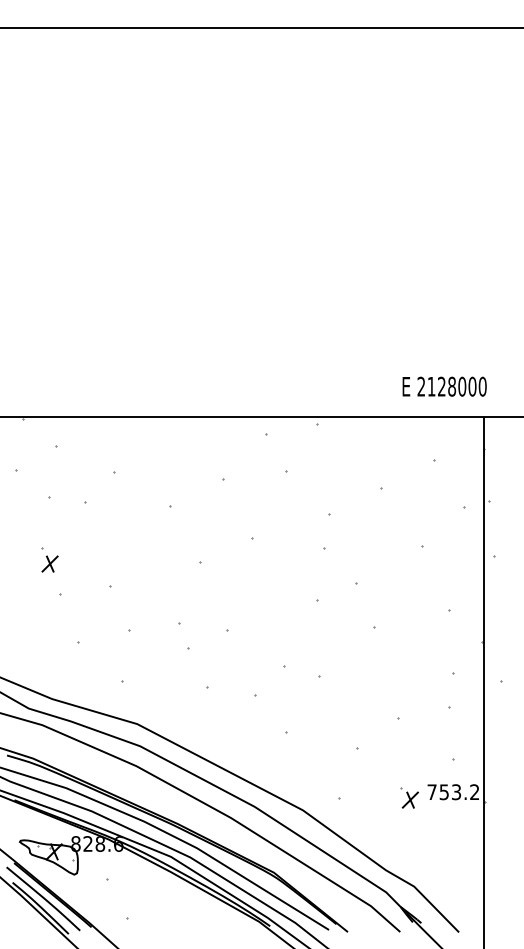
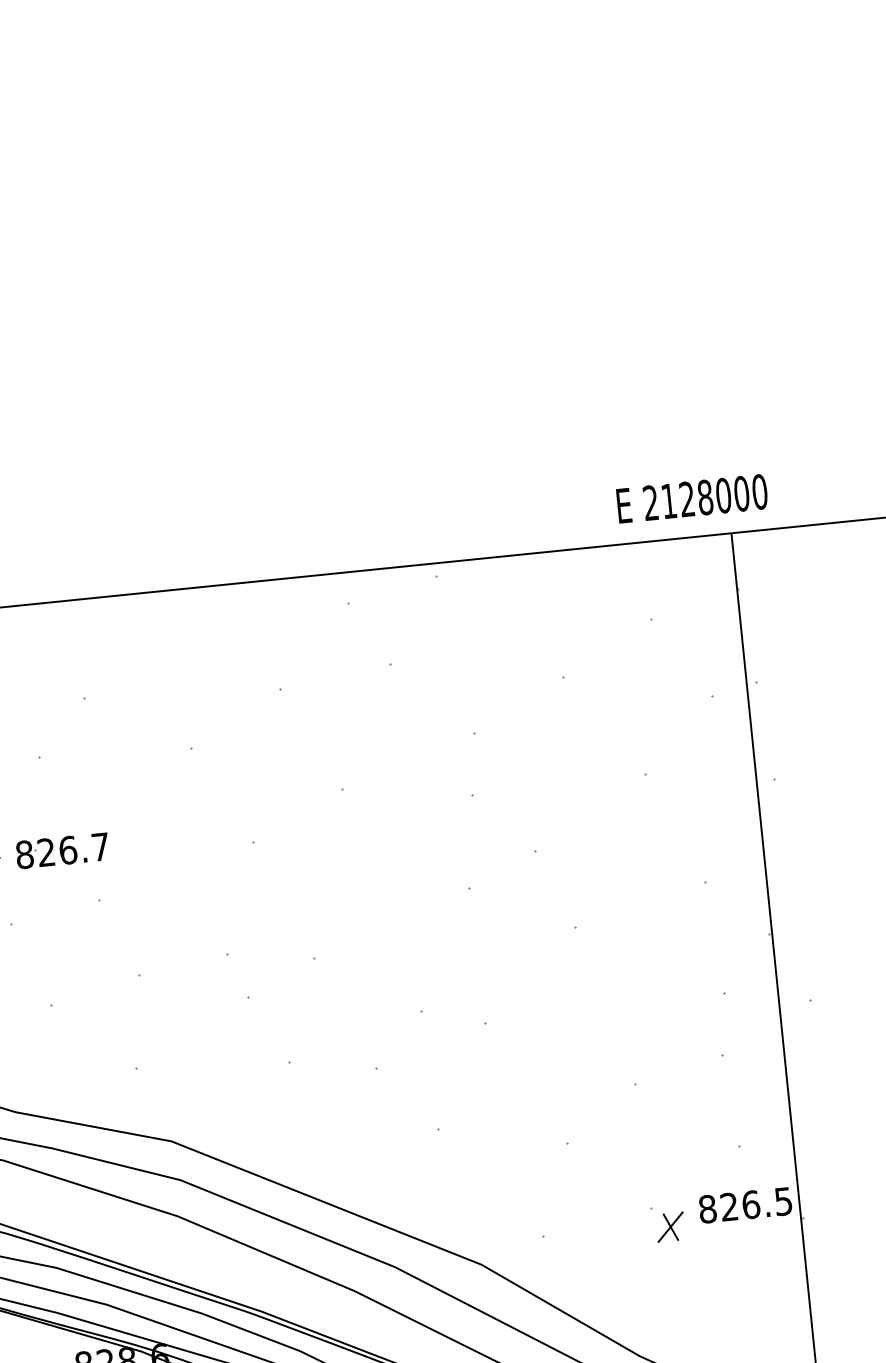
text: (444, 386) -> (691, 498), moved
part: (92, 556) -> (61, 851), added
text: (453, 792) -> (745, 1205), 753.2 -> 826.5

